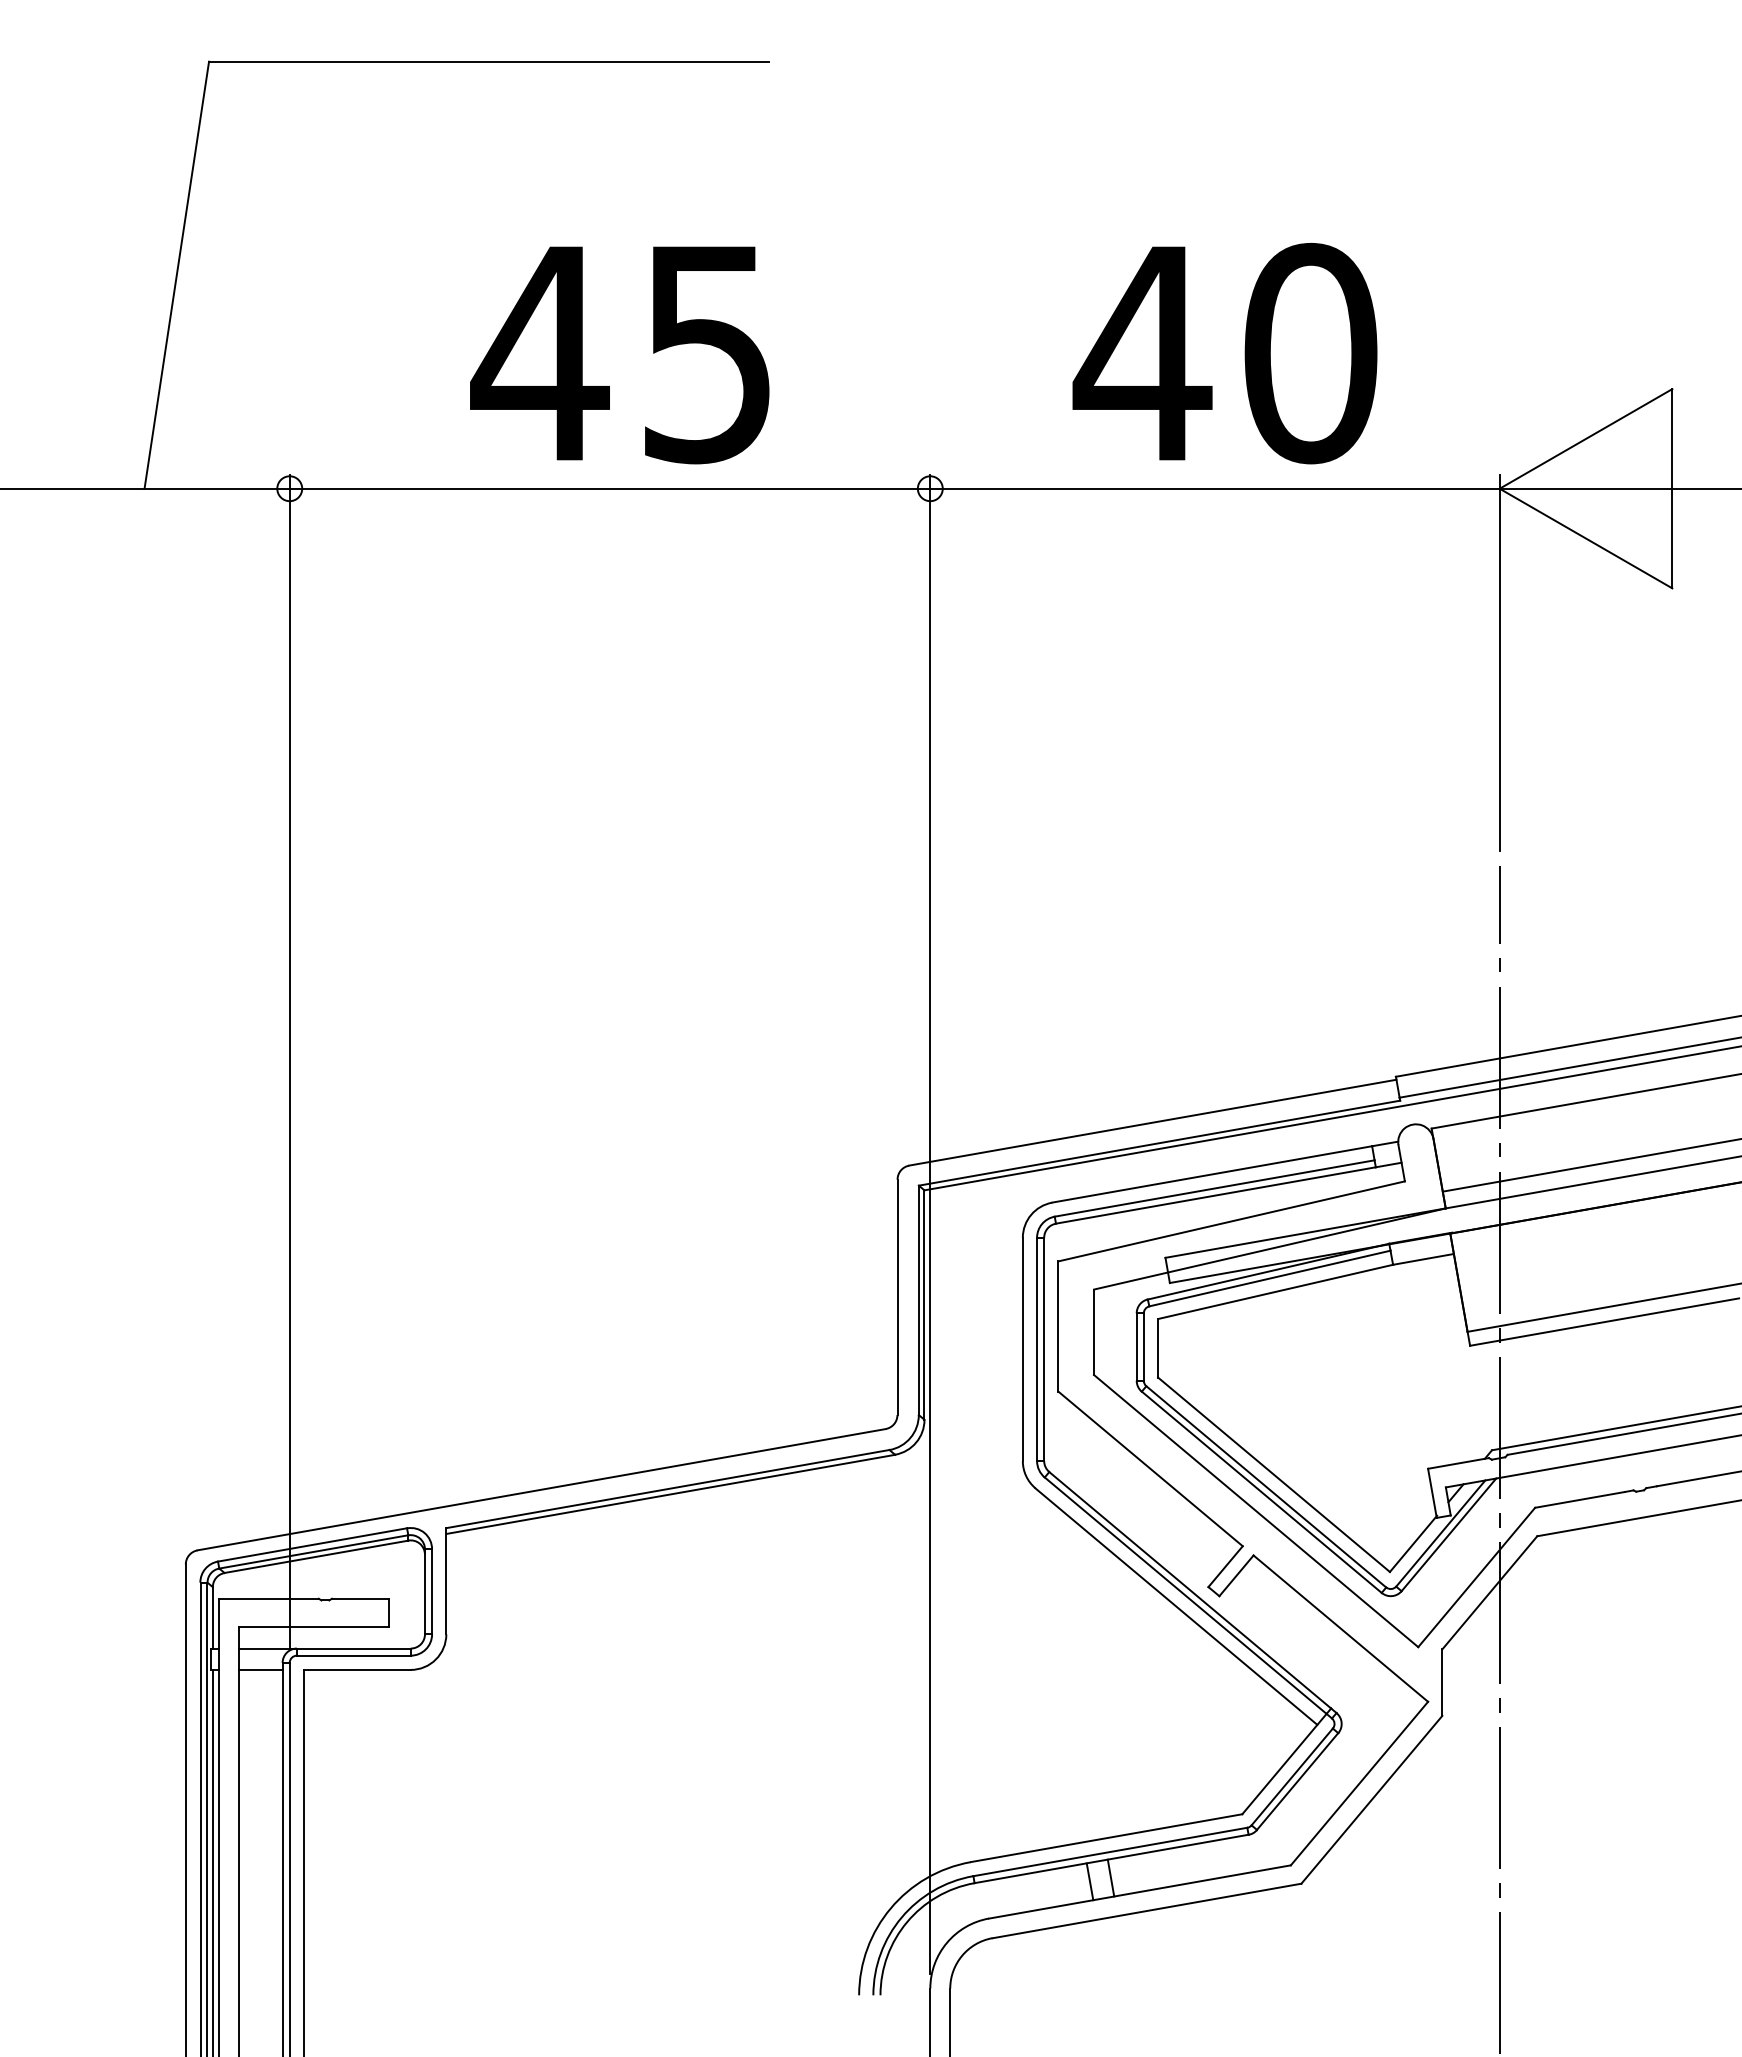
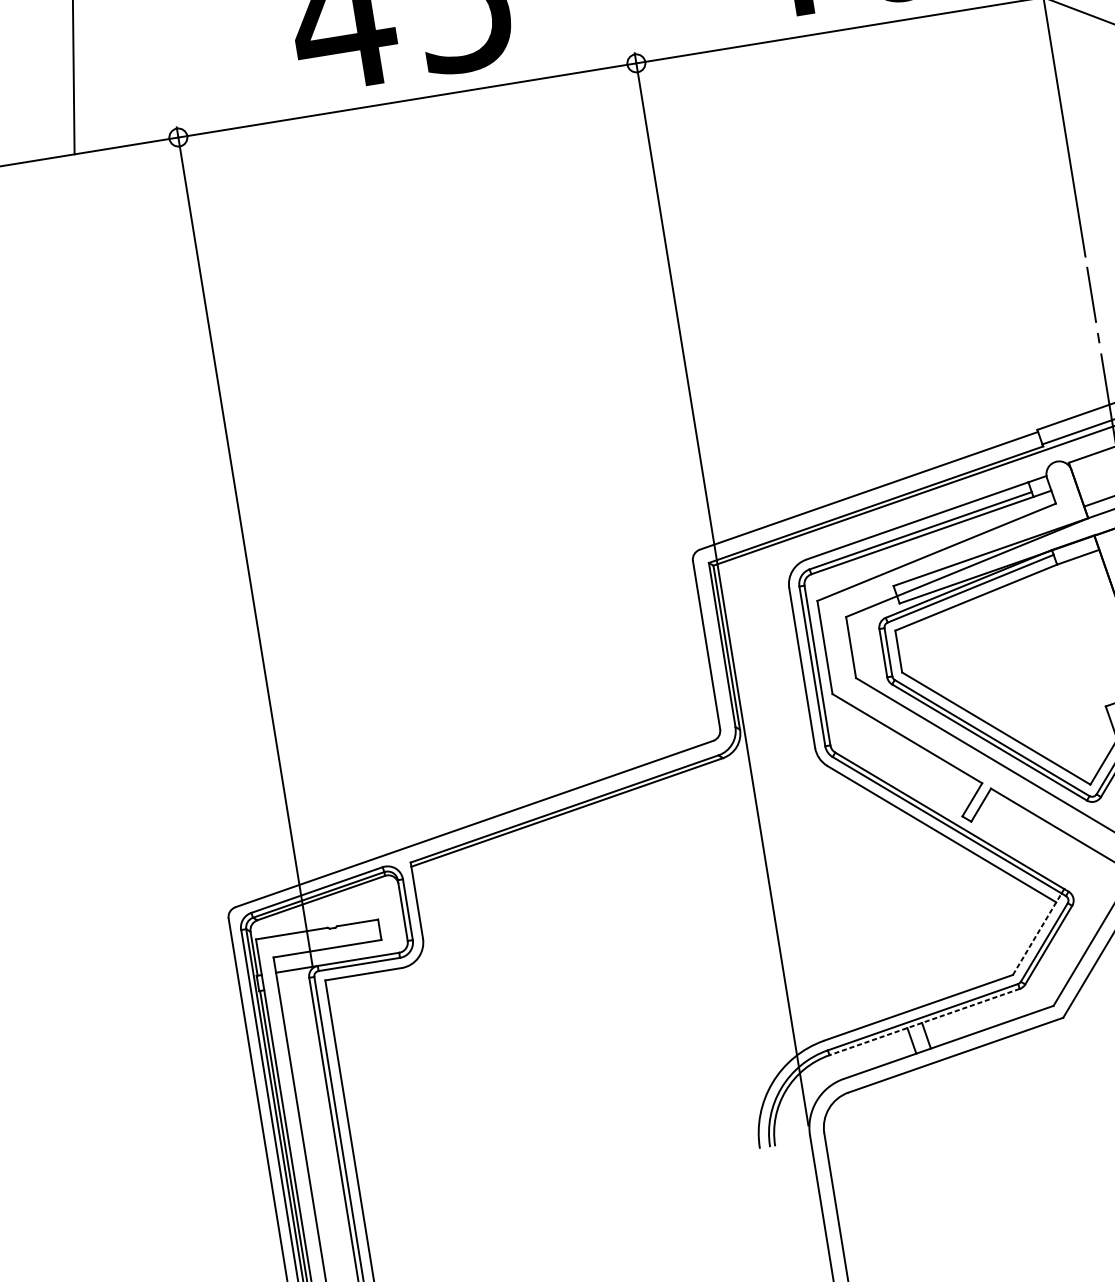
line: (260, 1669) -> (294, 985), removed
line: (1284, 1764) -> (1037, 934), solid -> dashed
line: (1111, 1859) -> (924, 1022), solid -> dashed

